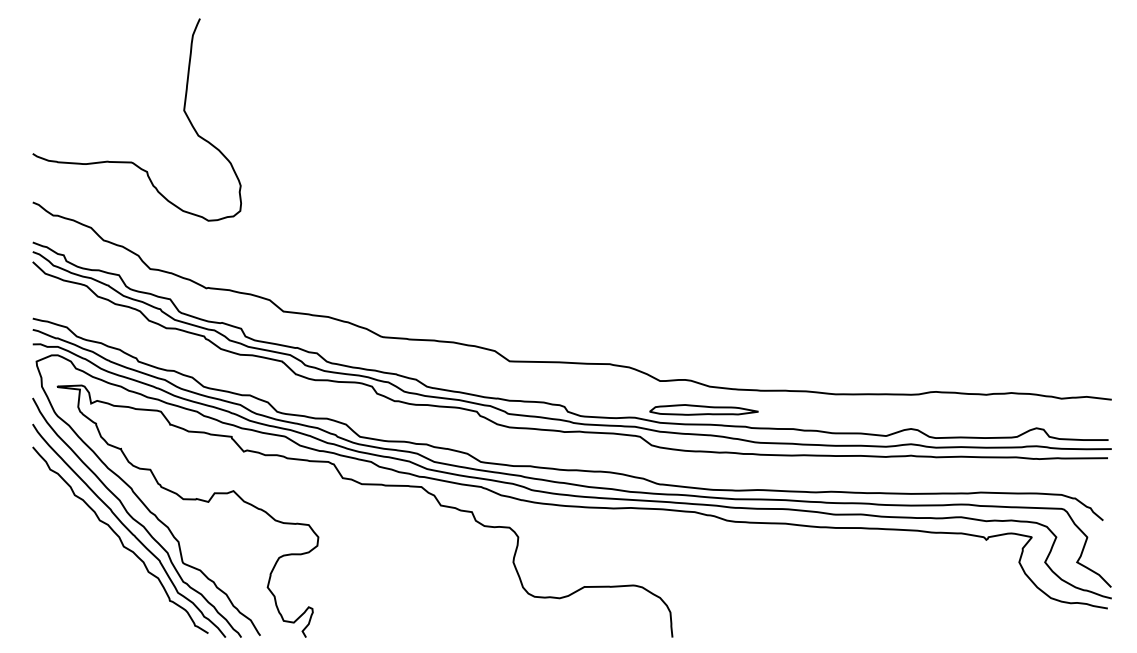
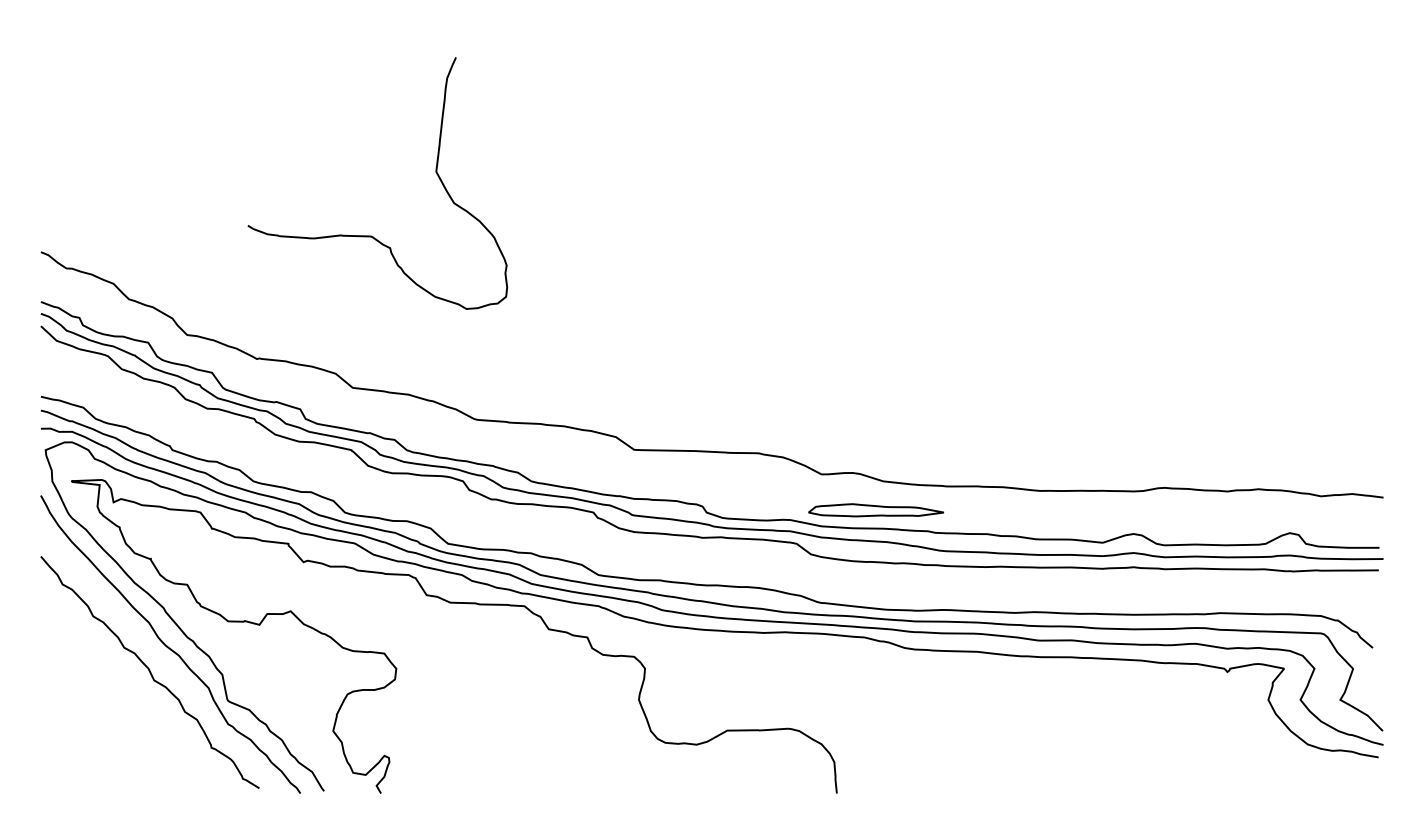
curve: (132, 161) -> (371, 235), moved
curve: (128, 530) -> (160, 660), removed

